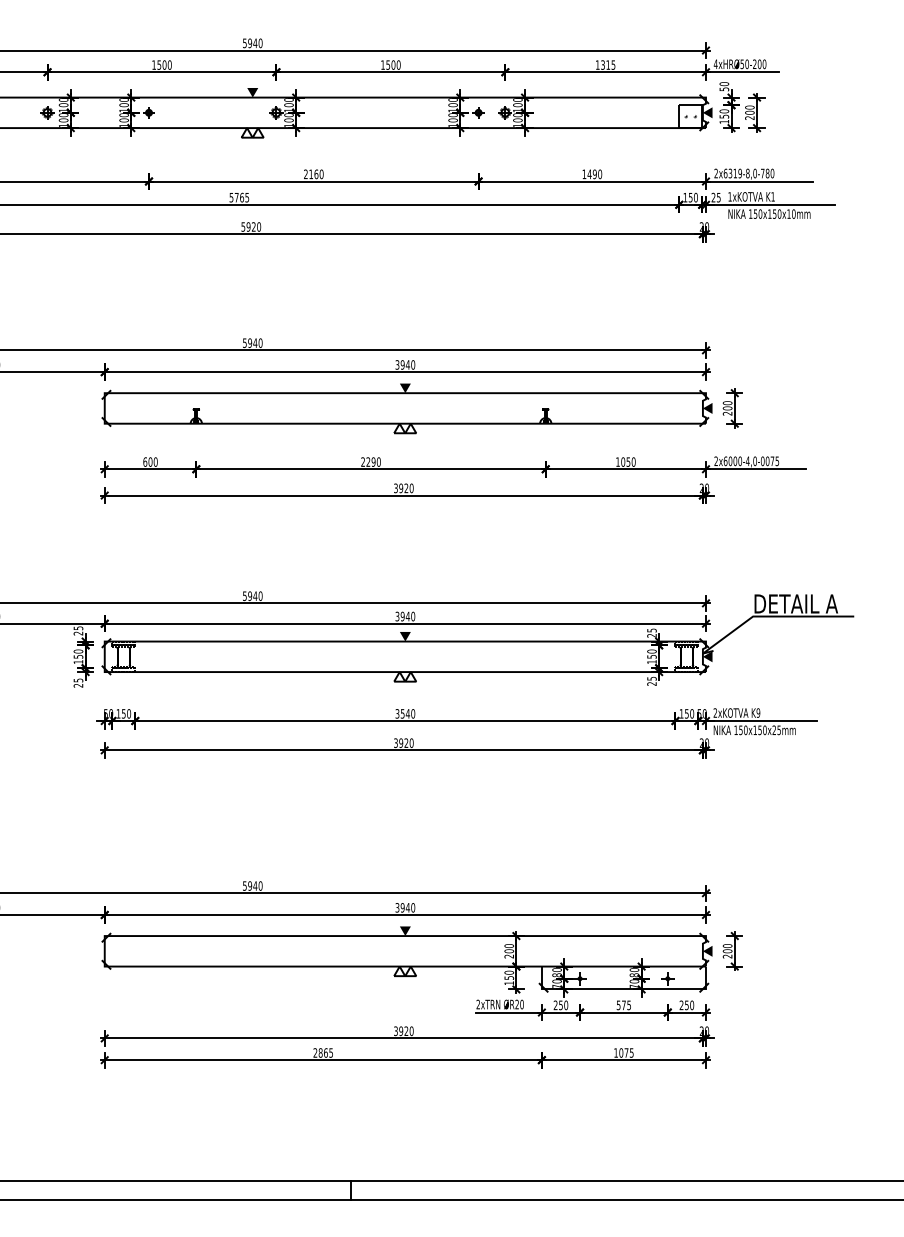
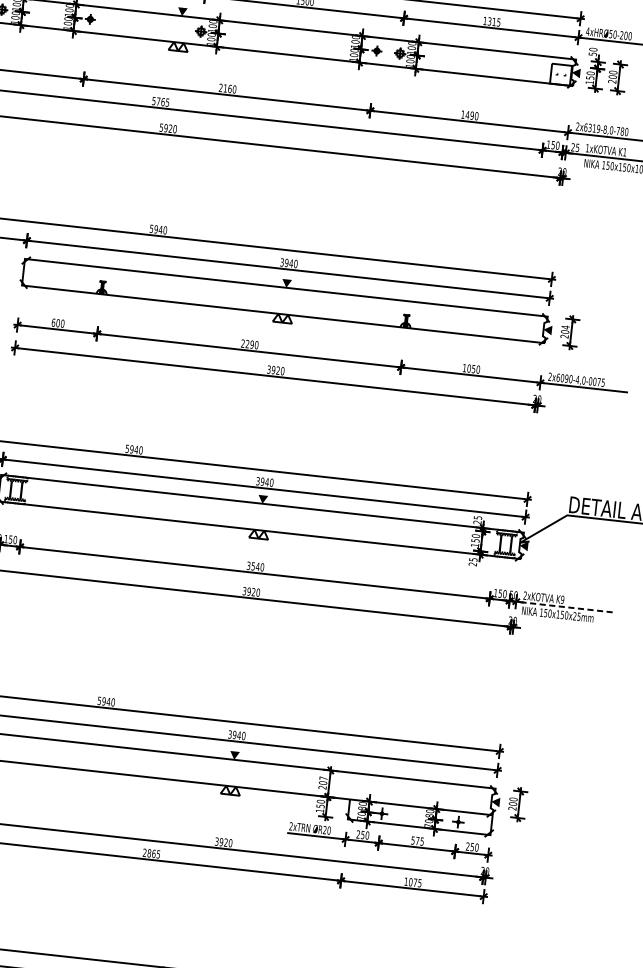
text: (727, 403) -> (565, 327), 200 -> 204
text: (734, 461) -> (565, 378), 2x6000-4,0-0075 -> 2x6090-4,0-0075
line: (760, 721) -> (563, 607), solid -> dashed
text: (508, 946) -> (322, 778), 200 -> 207

